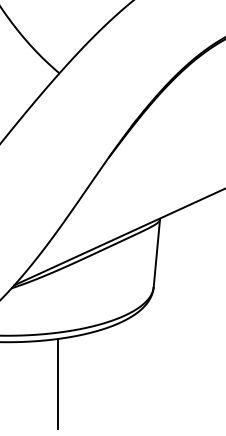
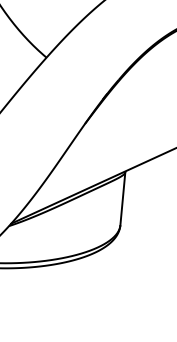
line: (57, 383) -> (45, 300), removed

